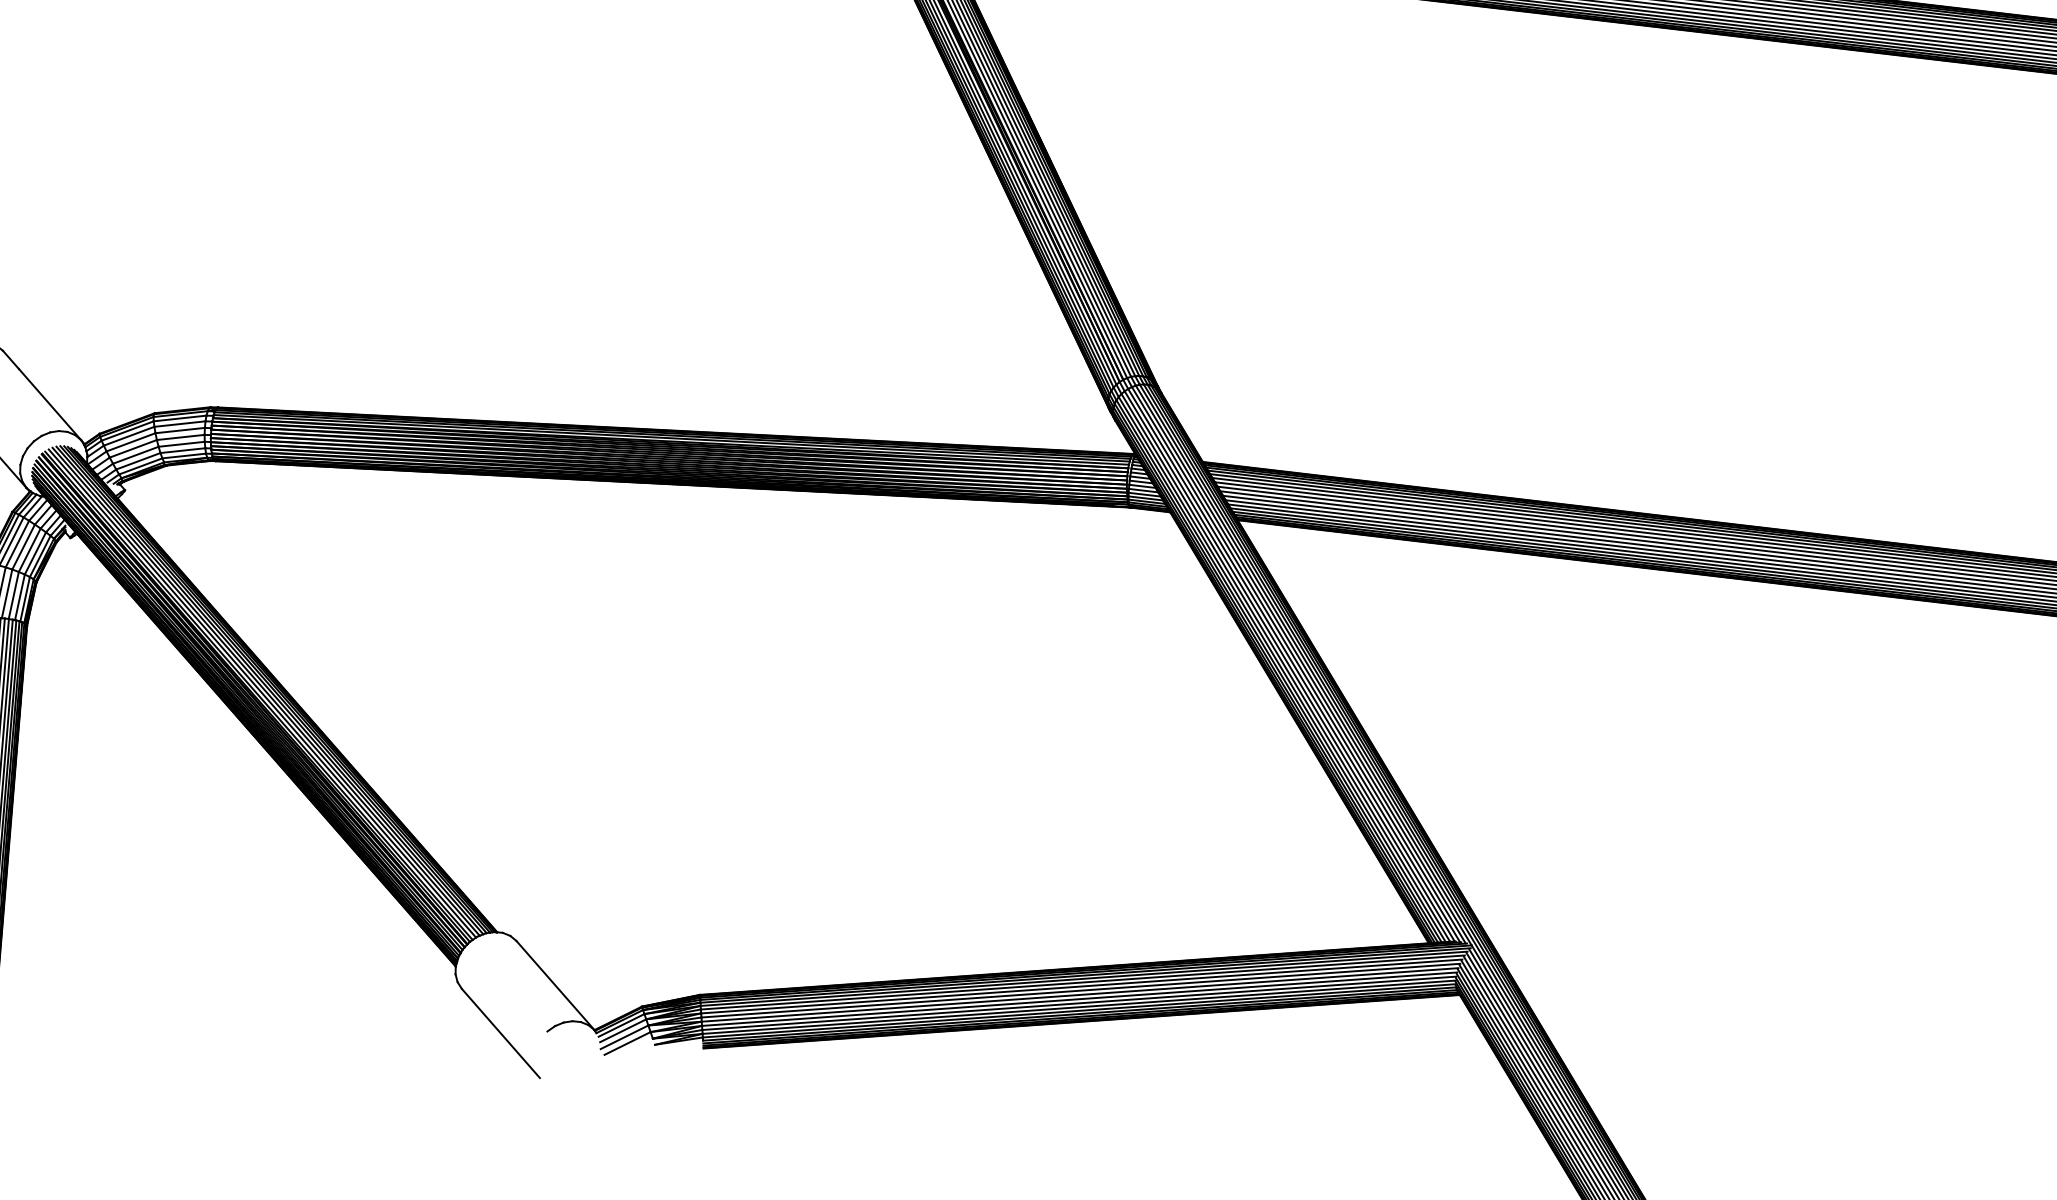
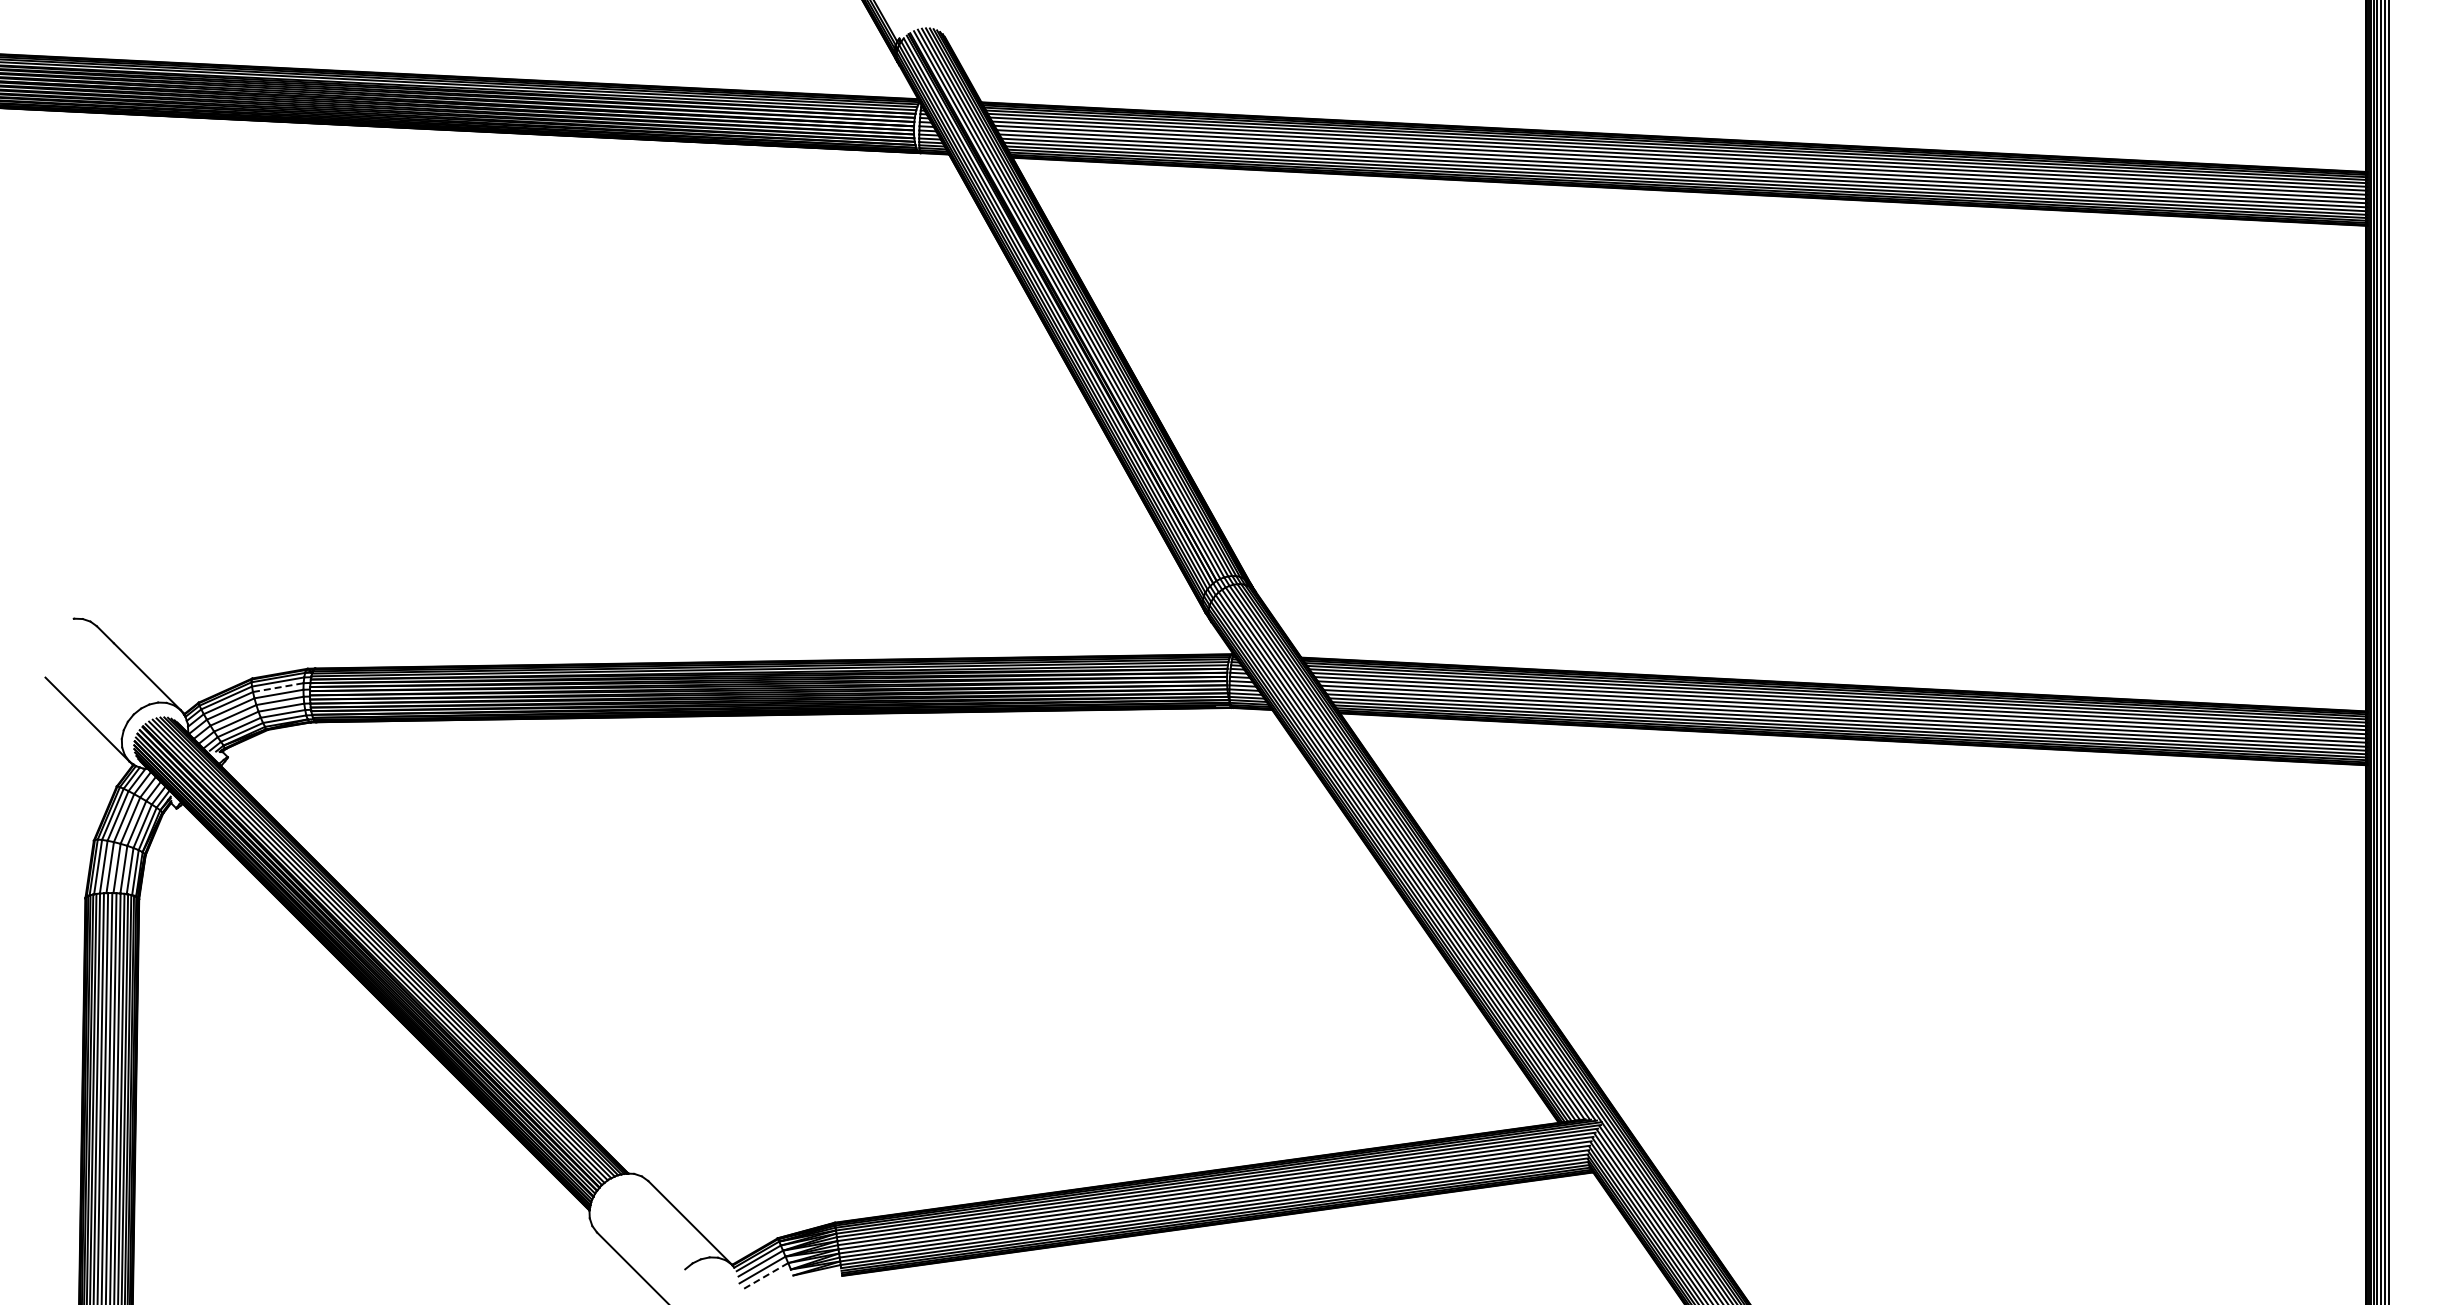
line: (180, 423) -> (278, 687), solid -> dashed
line: (628, 1043) -> (766, 1275), solid -> dashed

